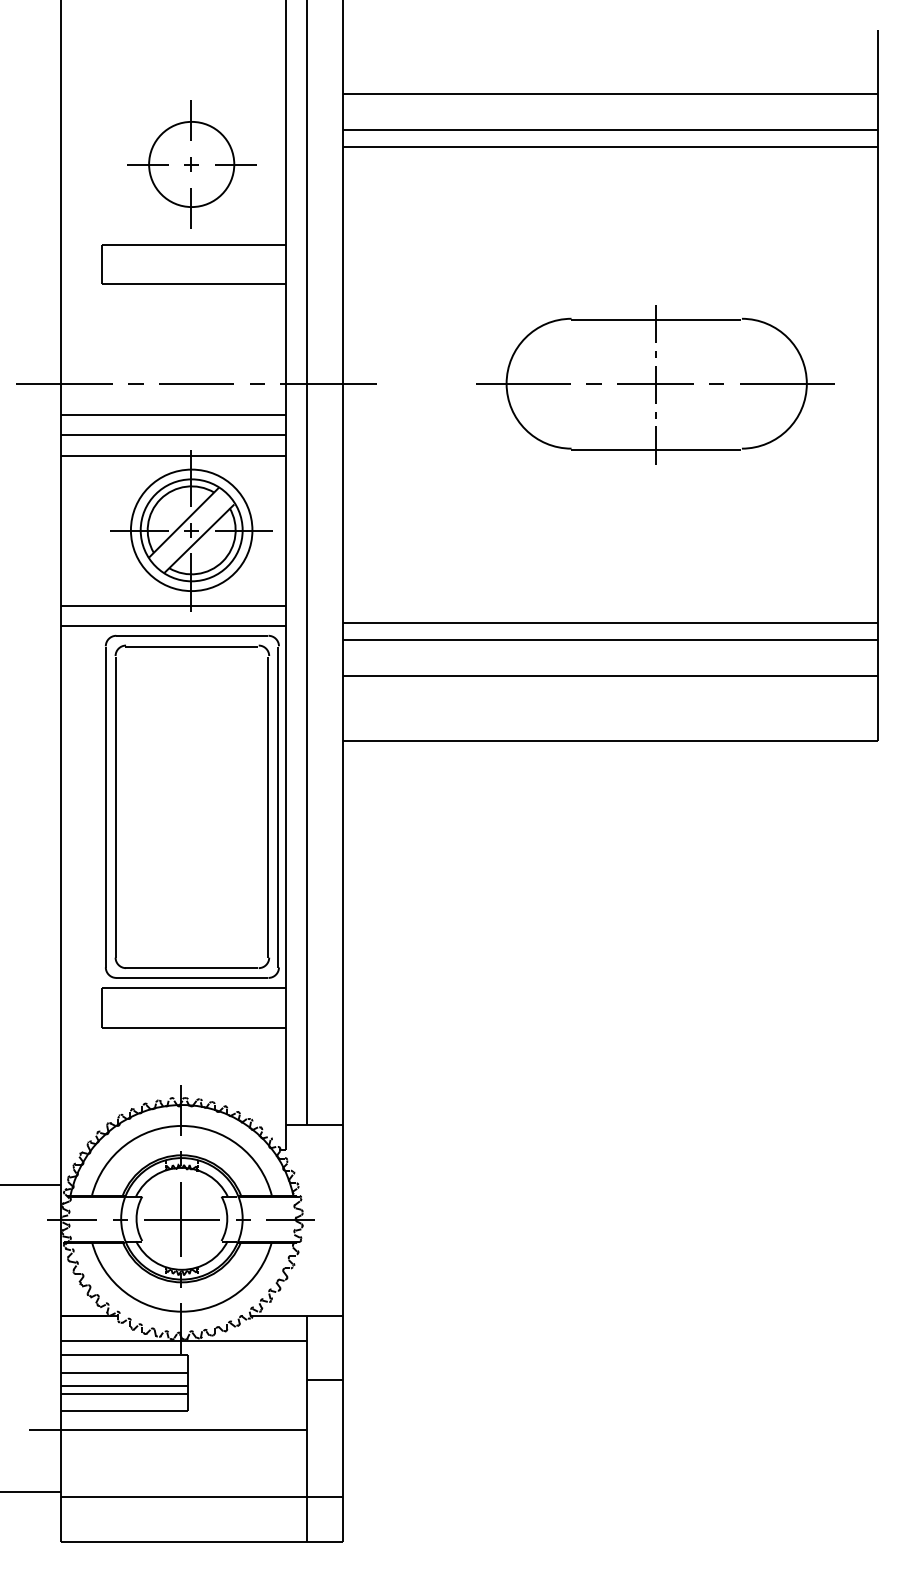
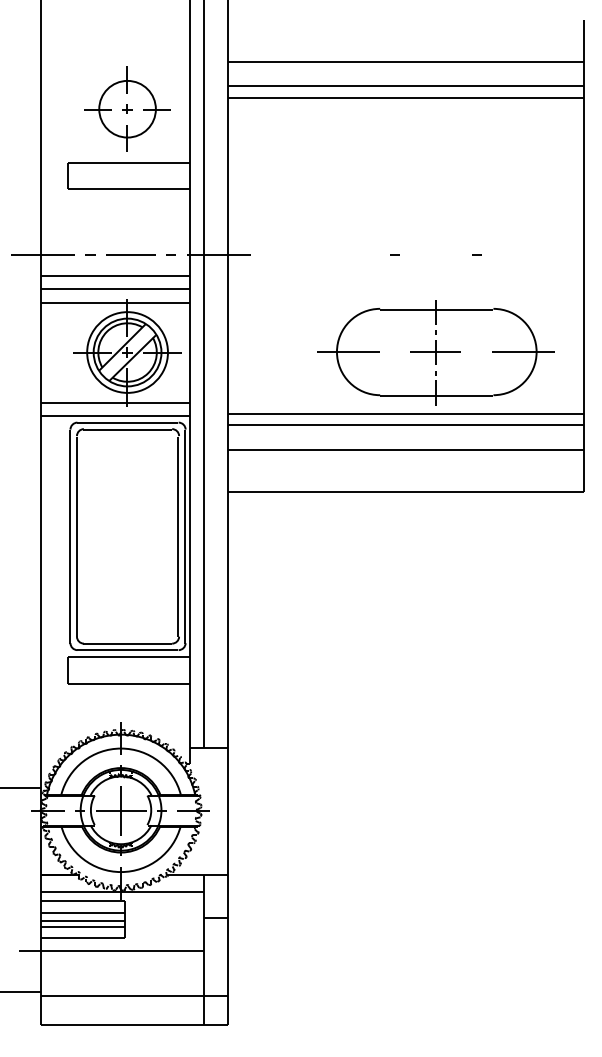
part: (654, 384) -> (435, 352), moved

